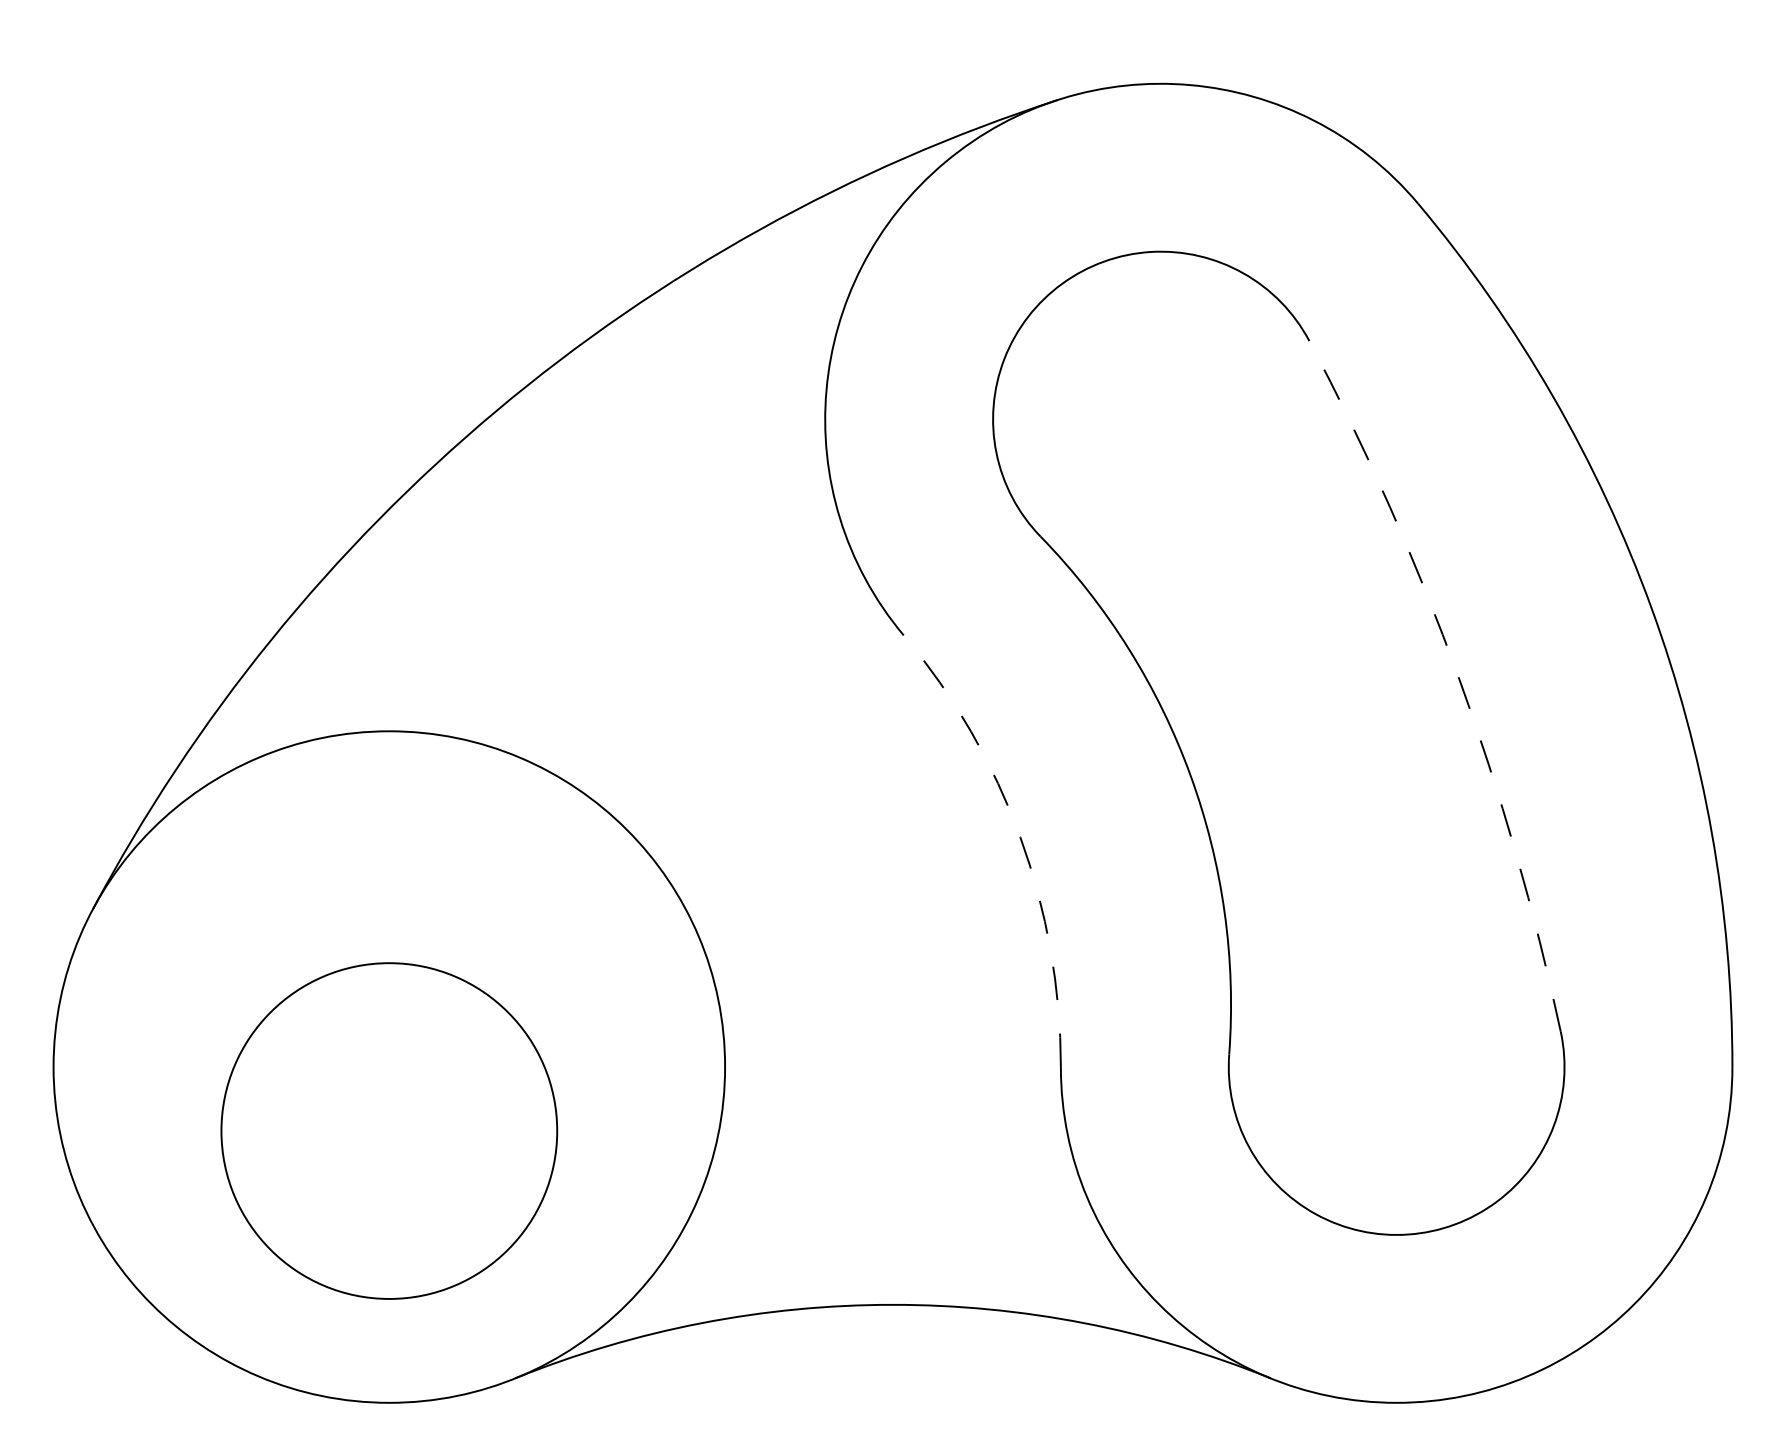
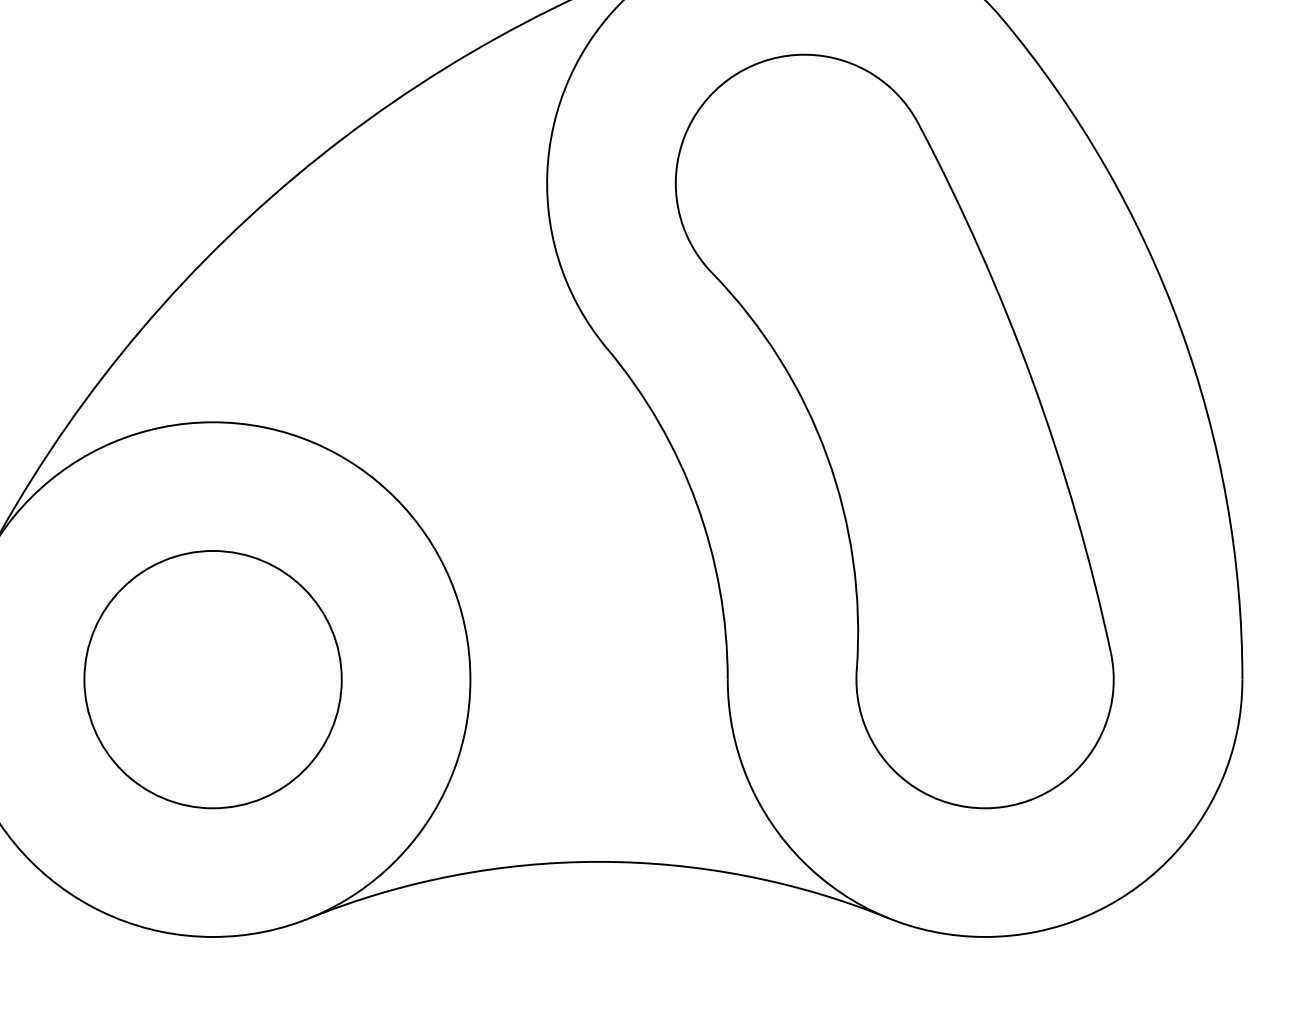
arc: (1458, 677) -> (1032, 381), dashed -> solid
arc: (1020, 837) -> (696, 503), dashed -> solid
circle: (389, 1130) -> (213, 679), moved

